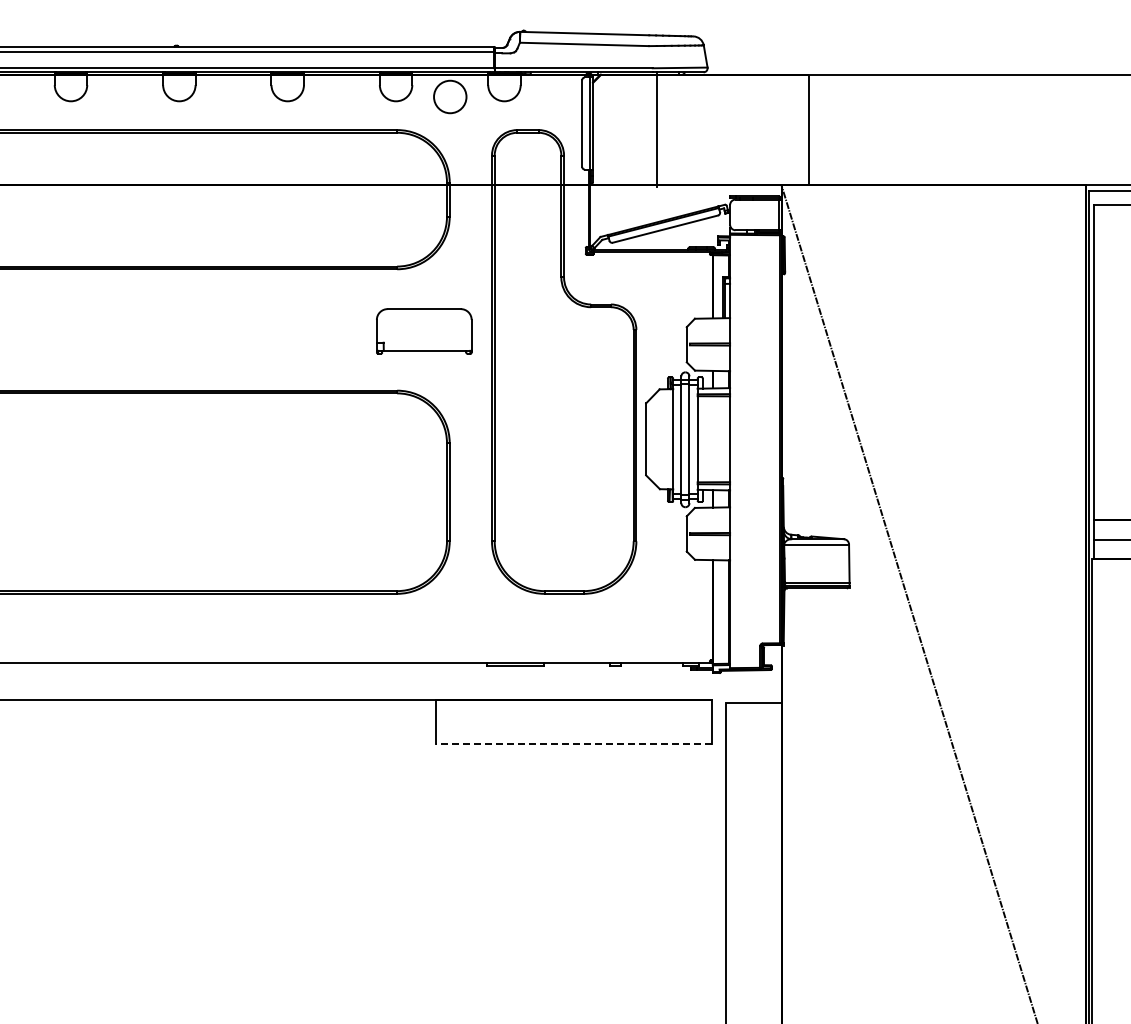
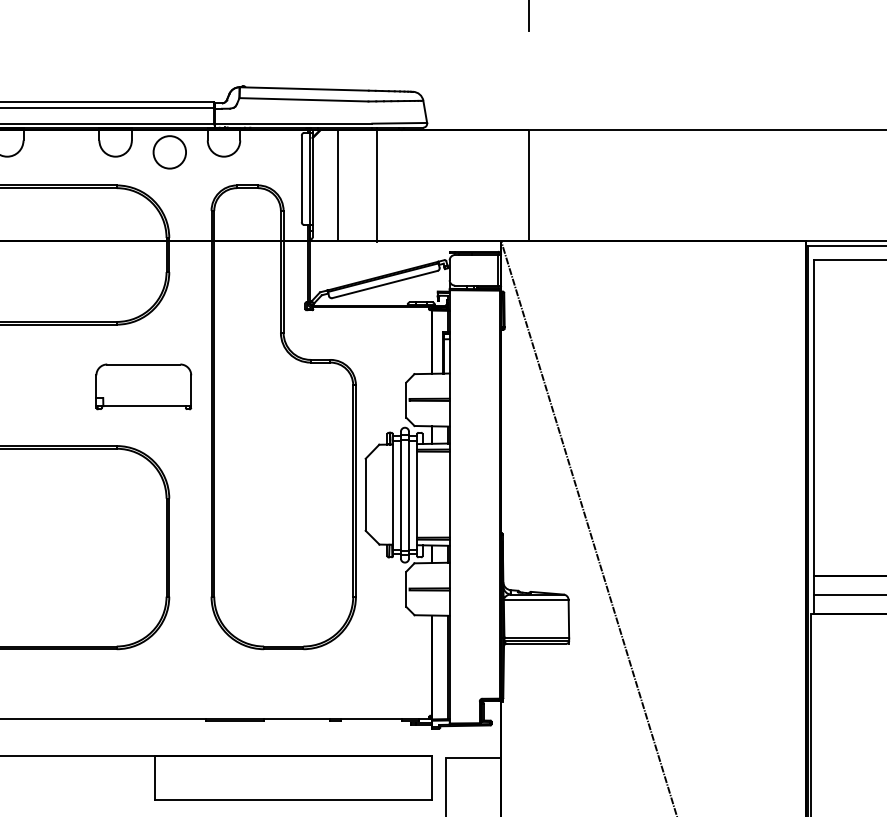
line: (618, 129) -> (338, 184), added
line: (573, 744) -> (293, 799), dashed -> solid

